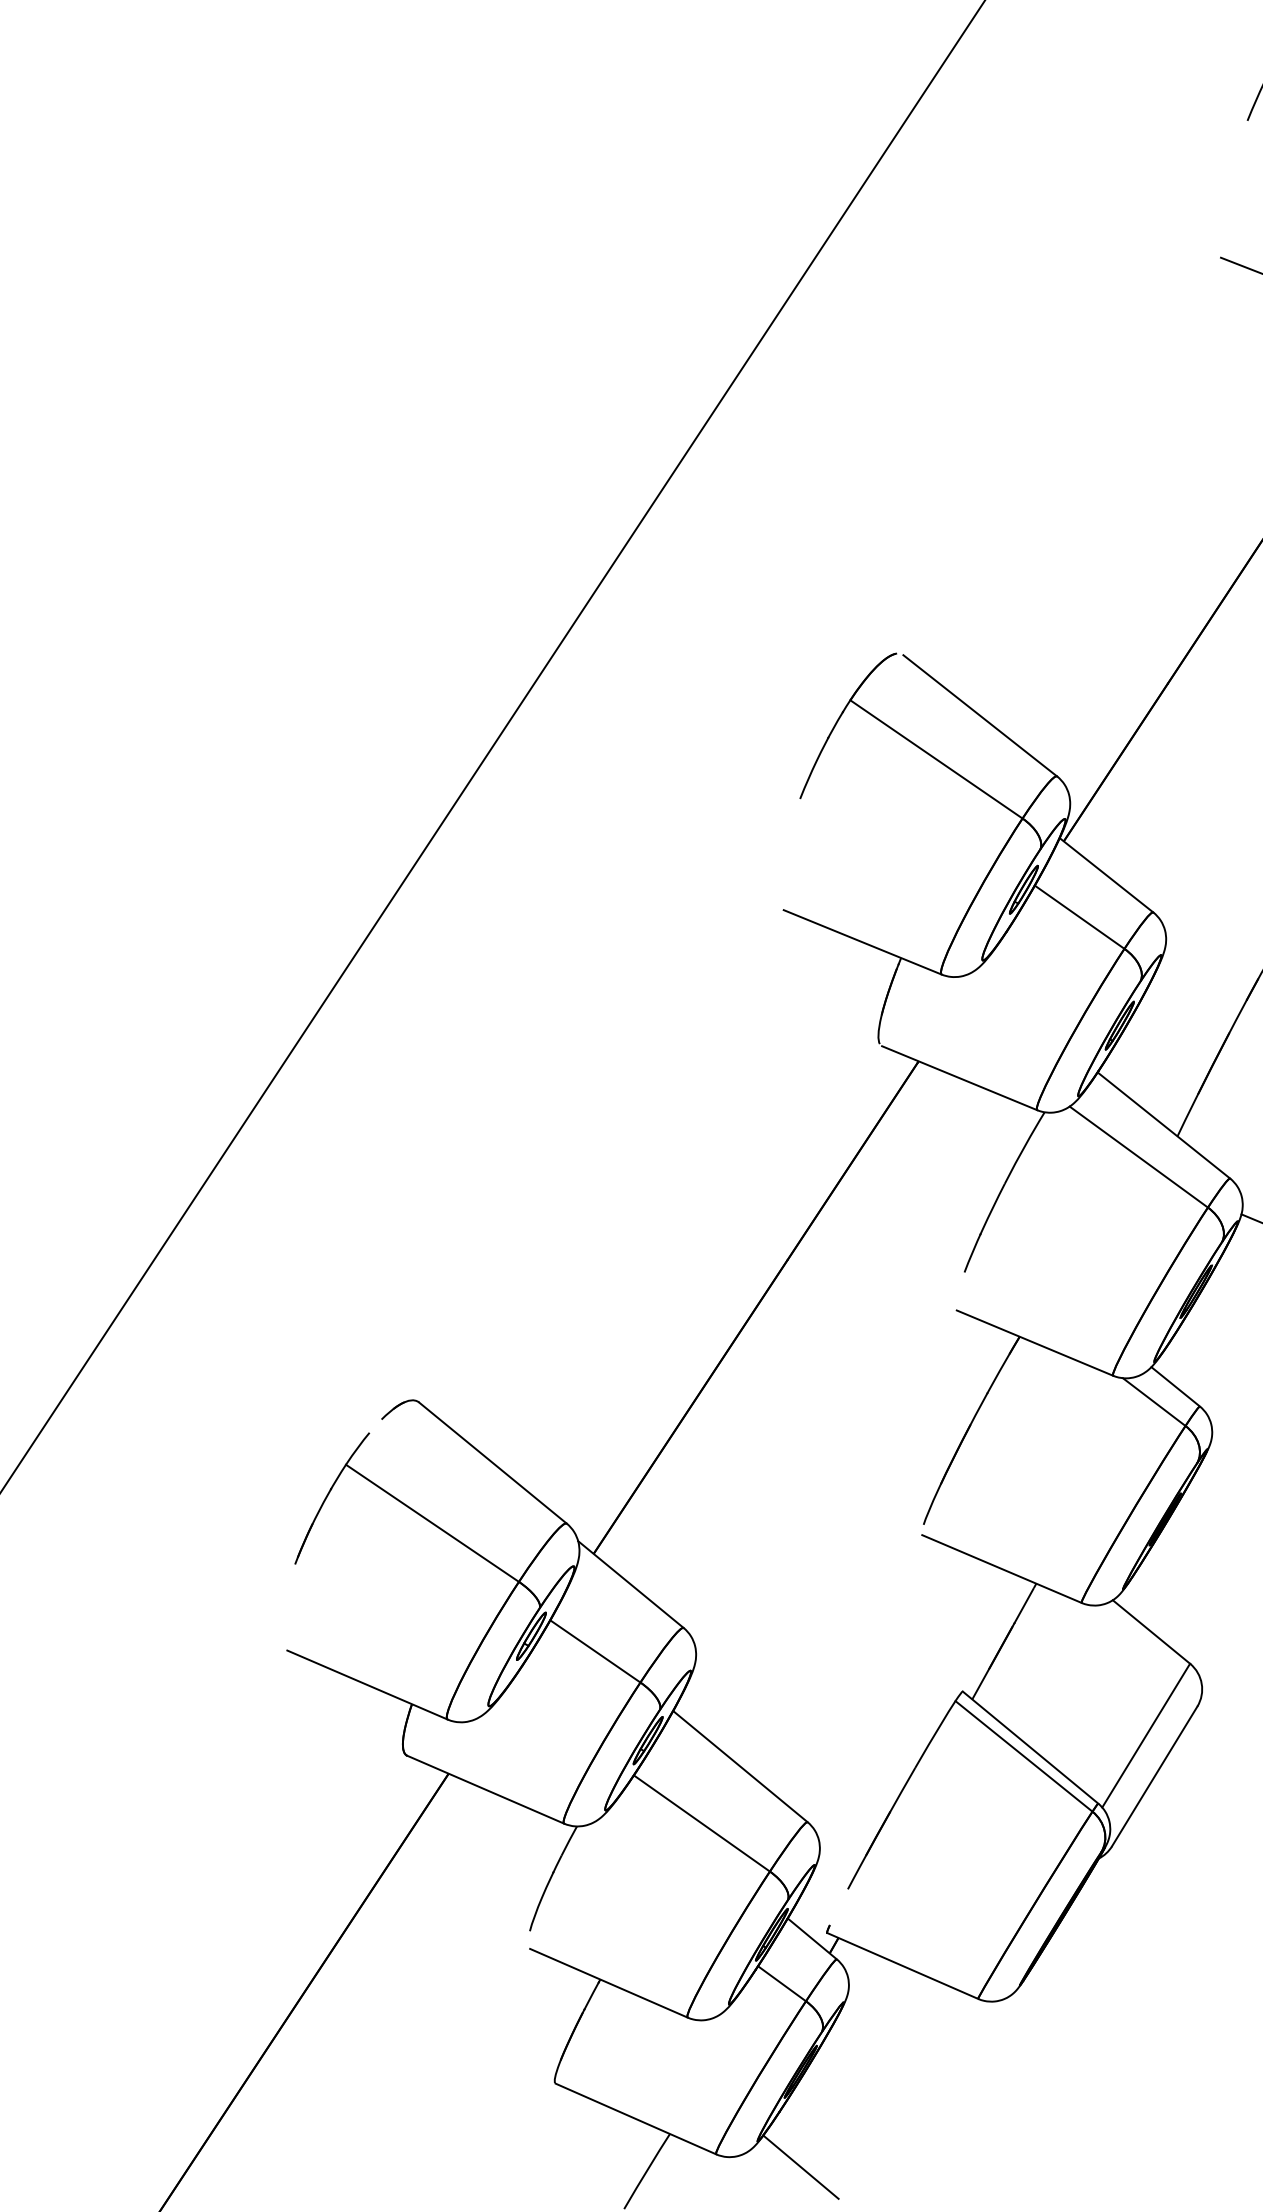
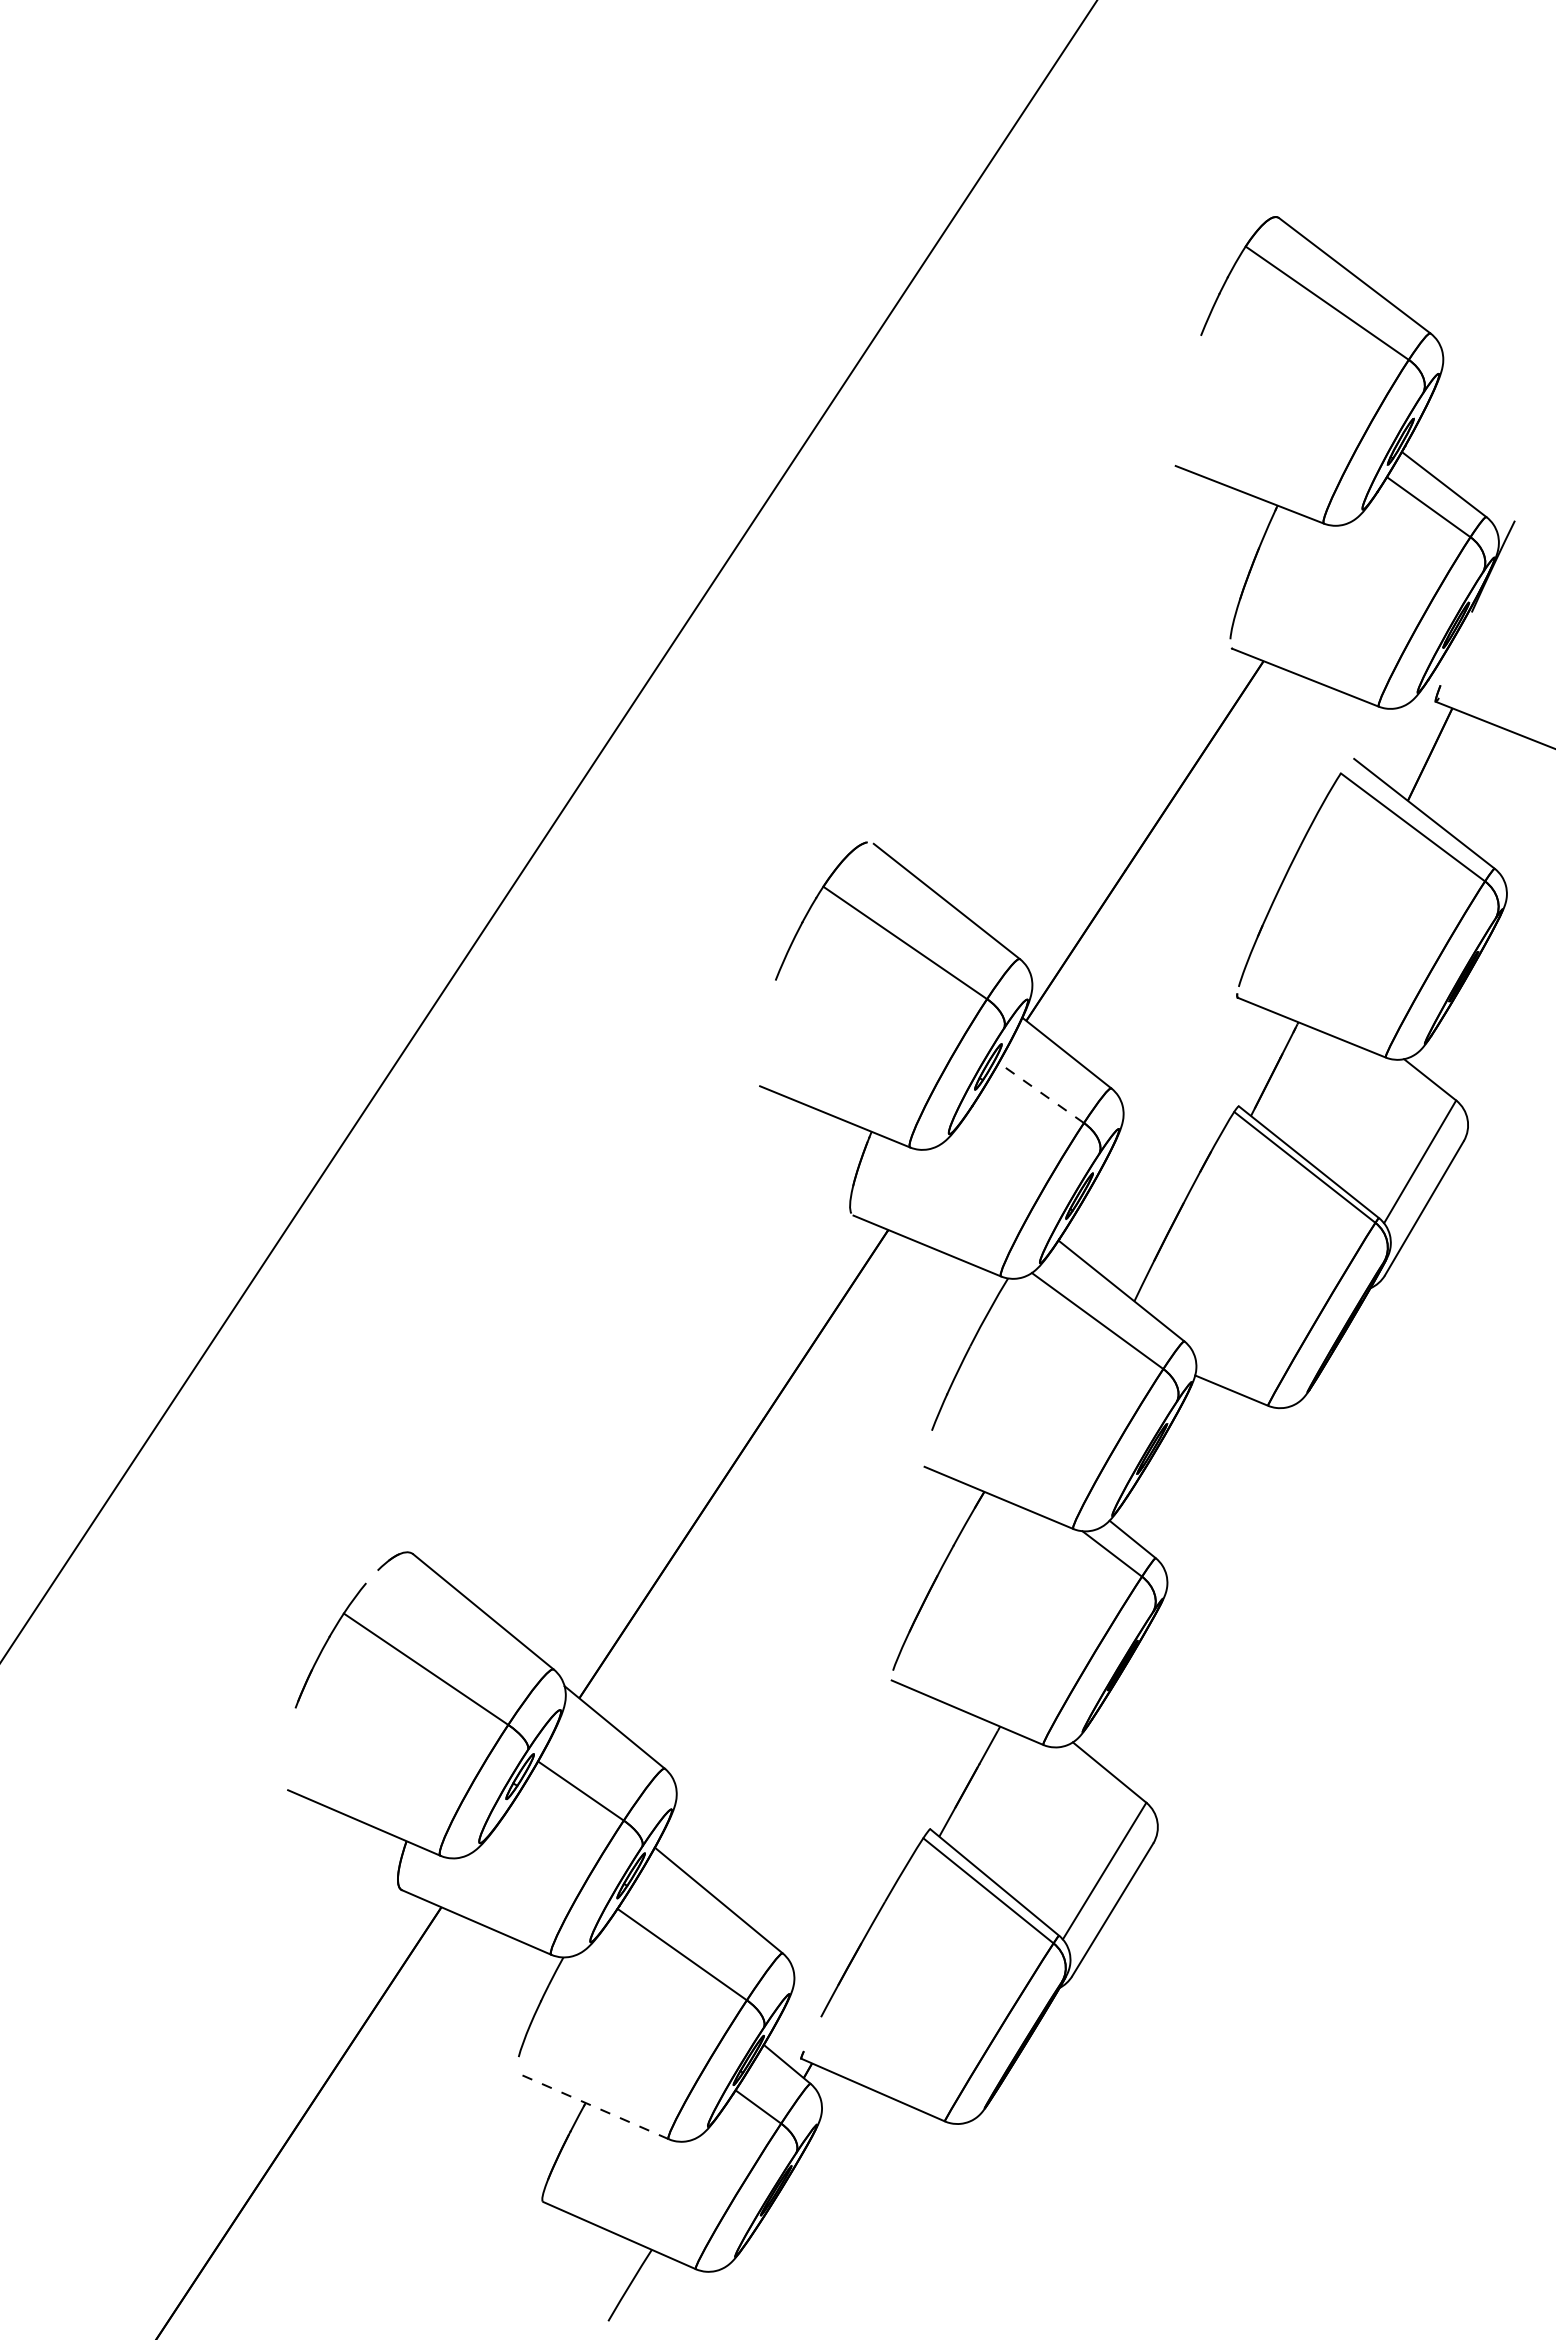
line: (1078, 916) -> (1040, 1092), solid -> dashed
line: (608, 1983) -> (593, 2106), solid -> dashed
line: (801, 2167) -> (776, 2281), removed

